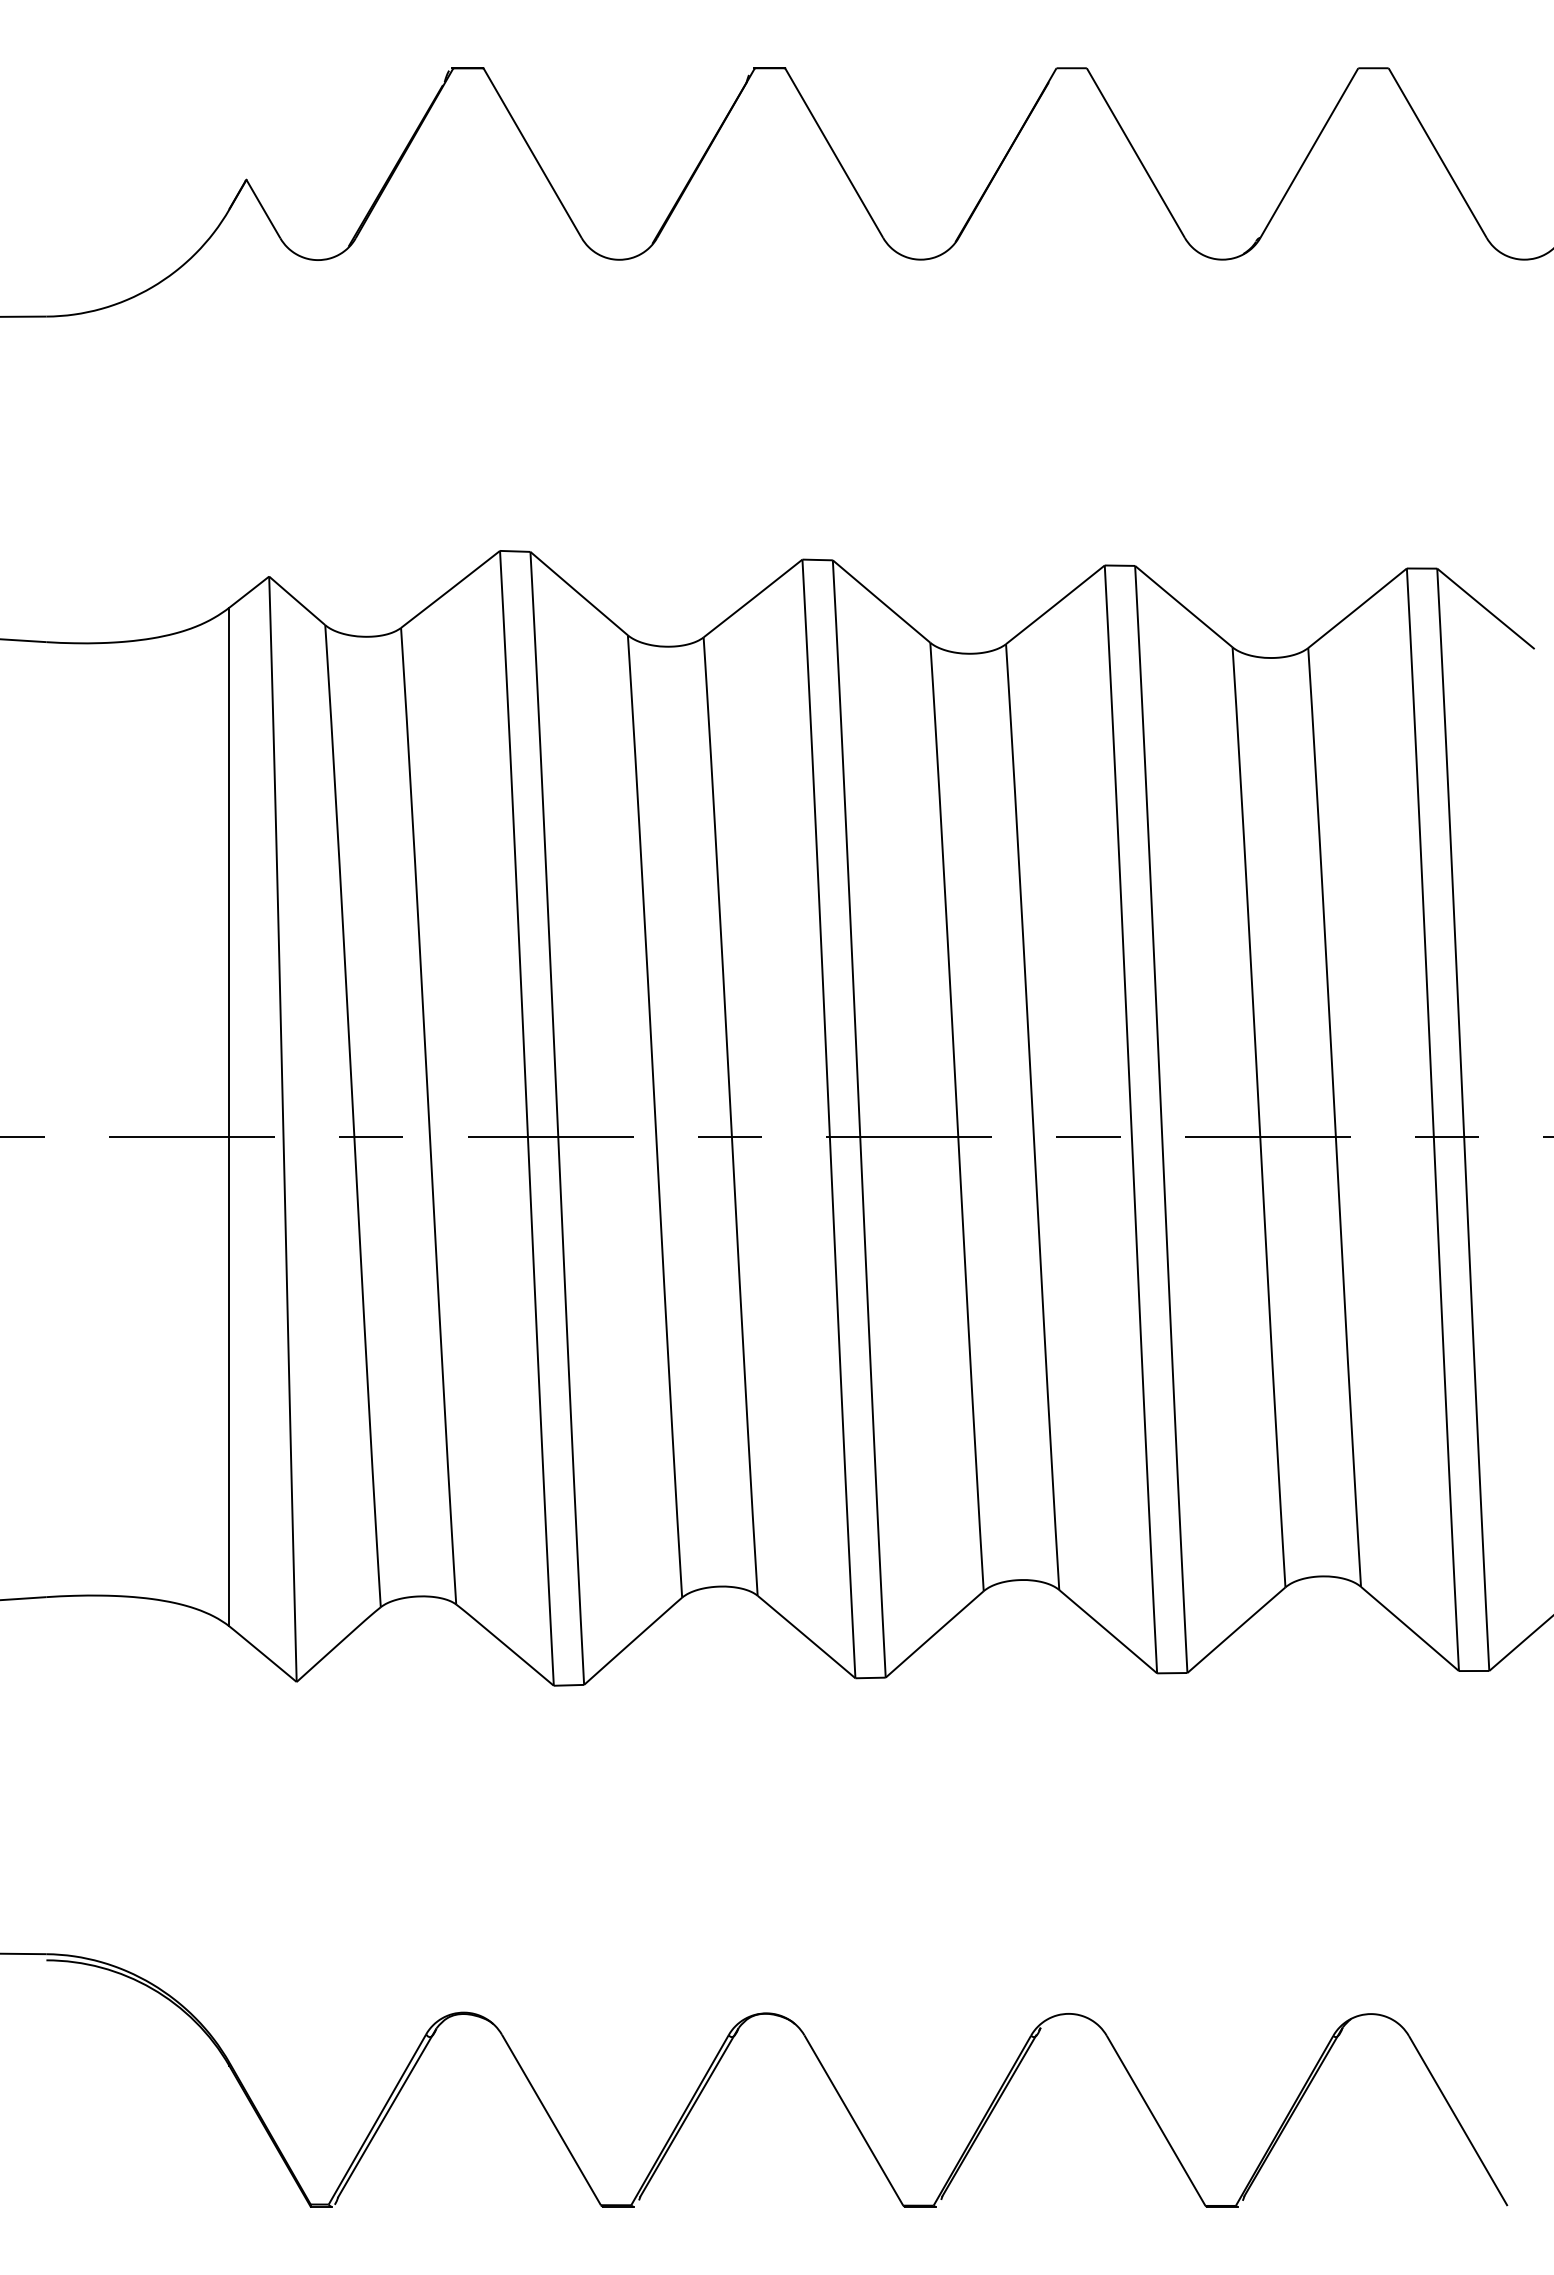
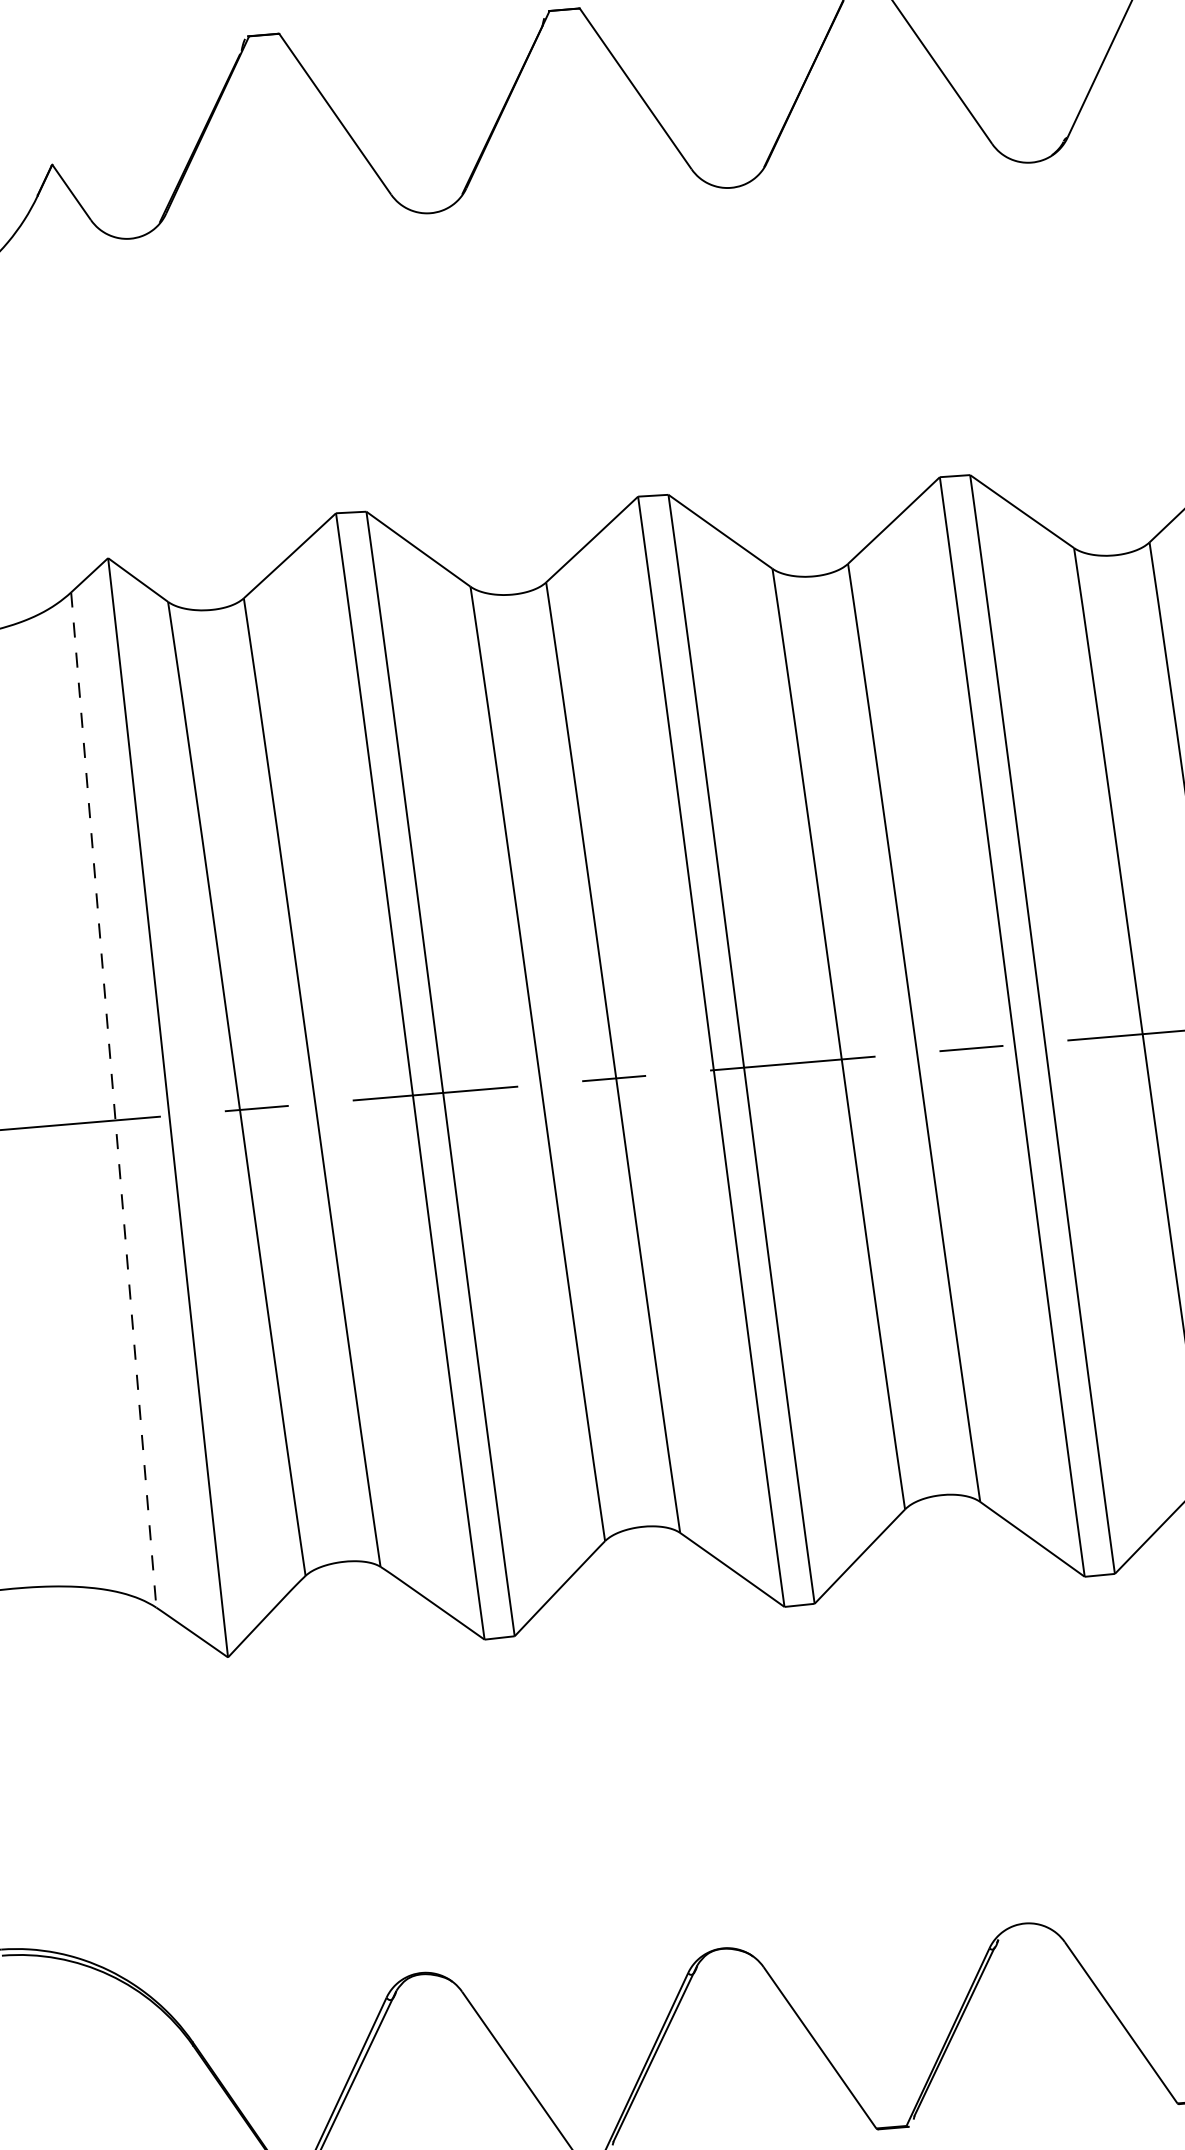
line: (229, 1117) -> (113, 1100), solid -> dashed

